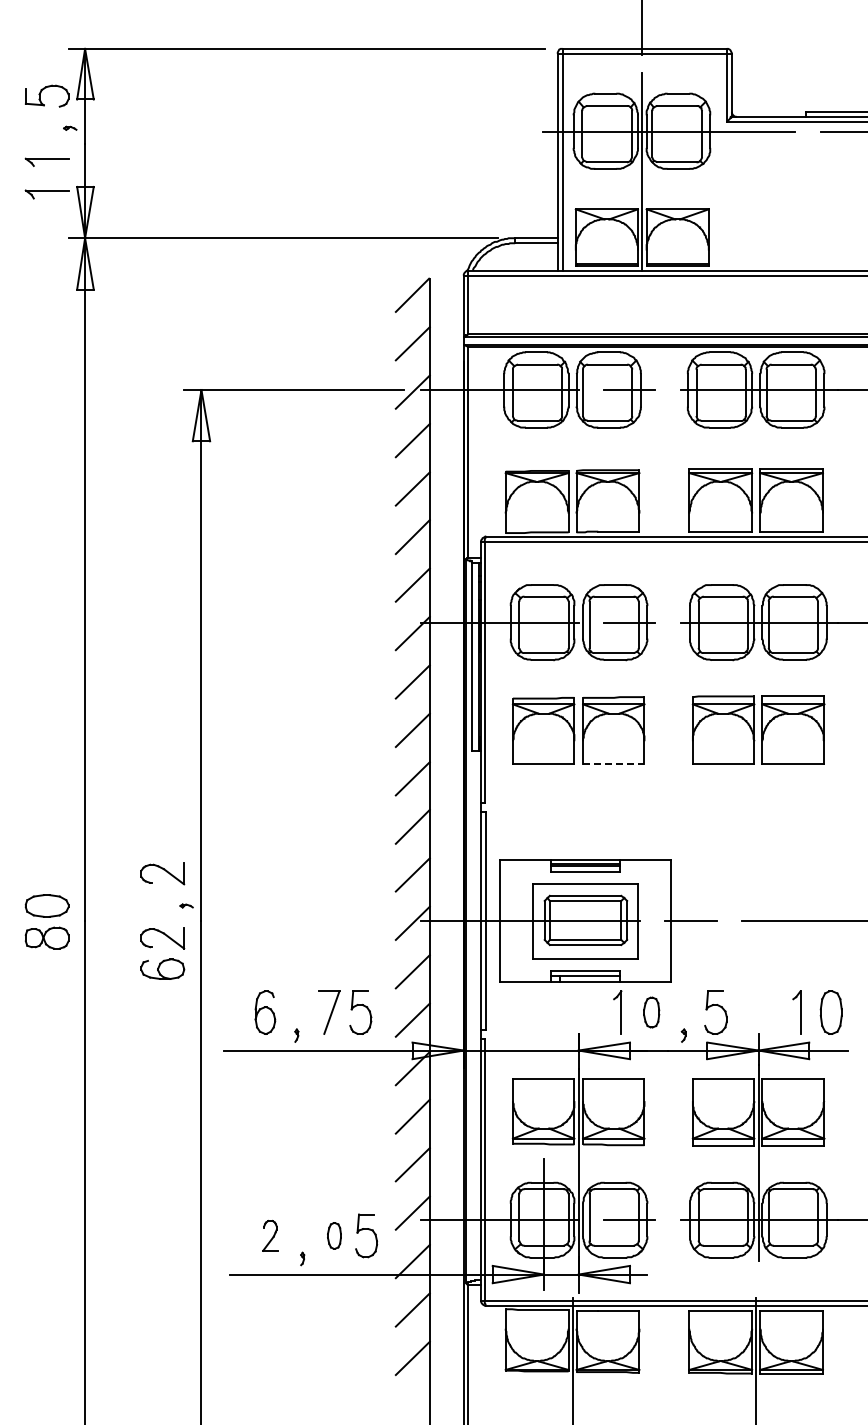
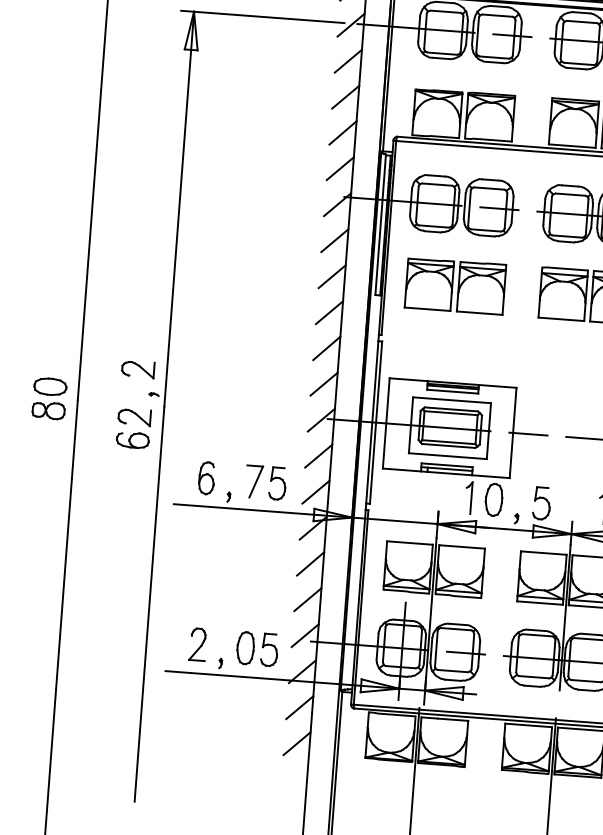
line: (613, 764) -> (479, 313), dashed -> solid
part: (651, 1012) -> (493, 499), size x1.43
part: (270, 1235) -> (198, 644), size x1.43
part: (334, 1235) -> (245, 647), size x1.67

